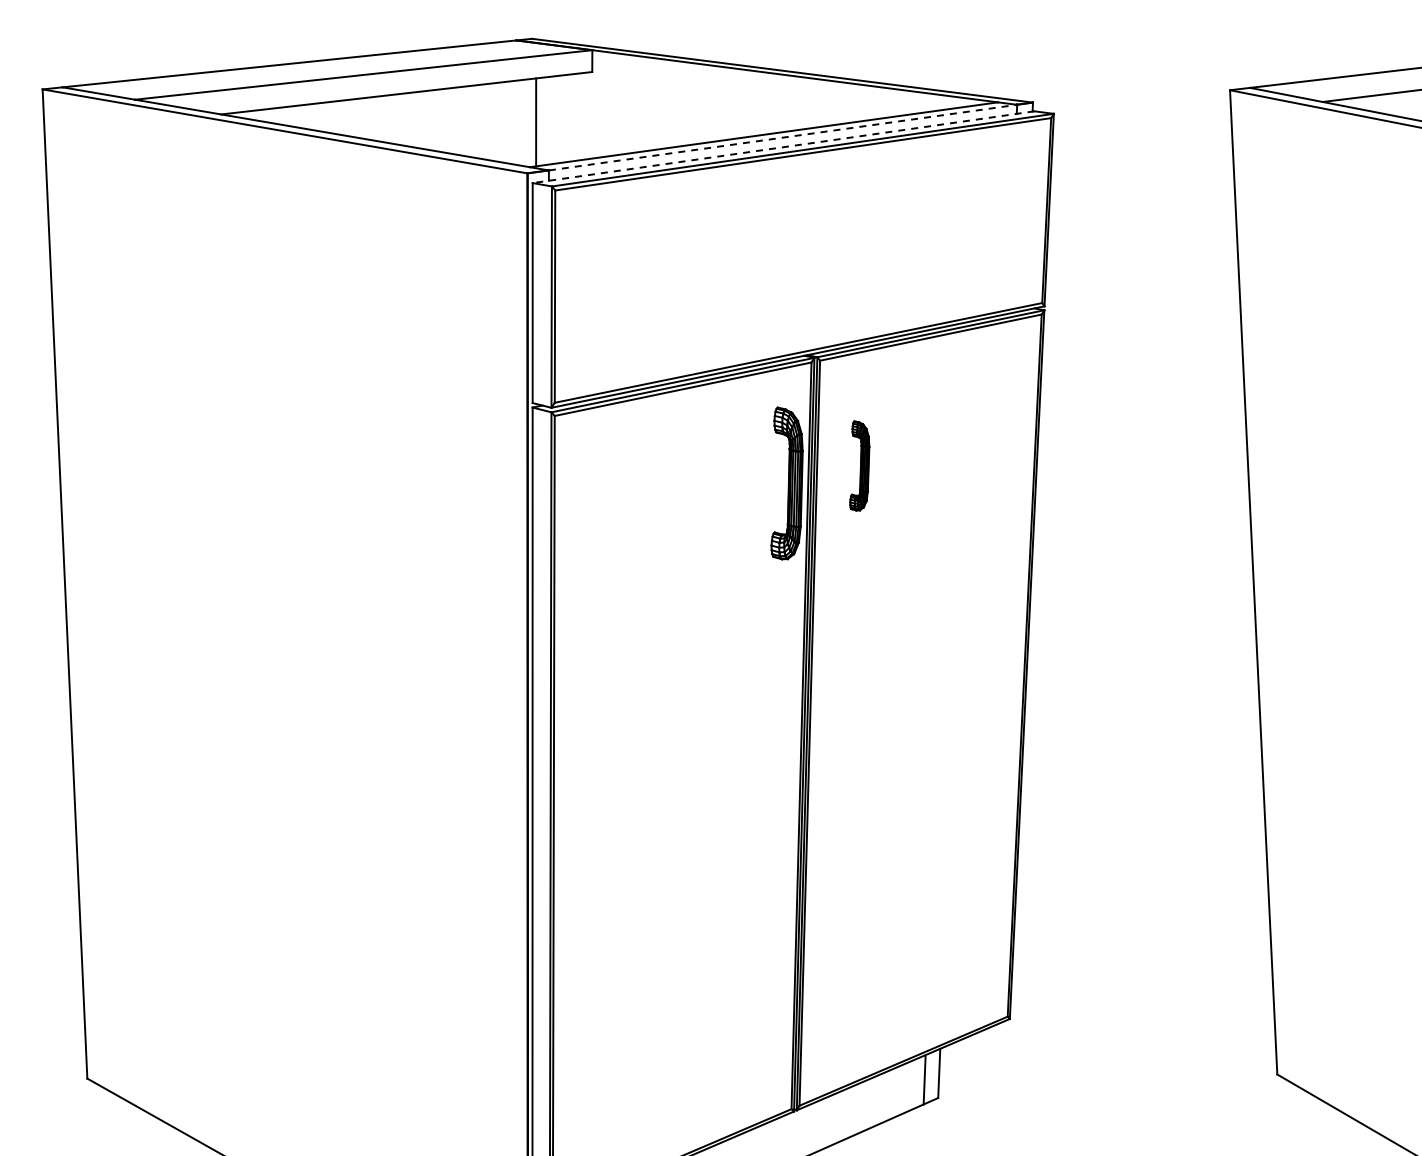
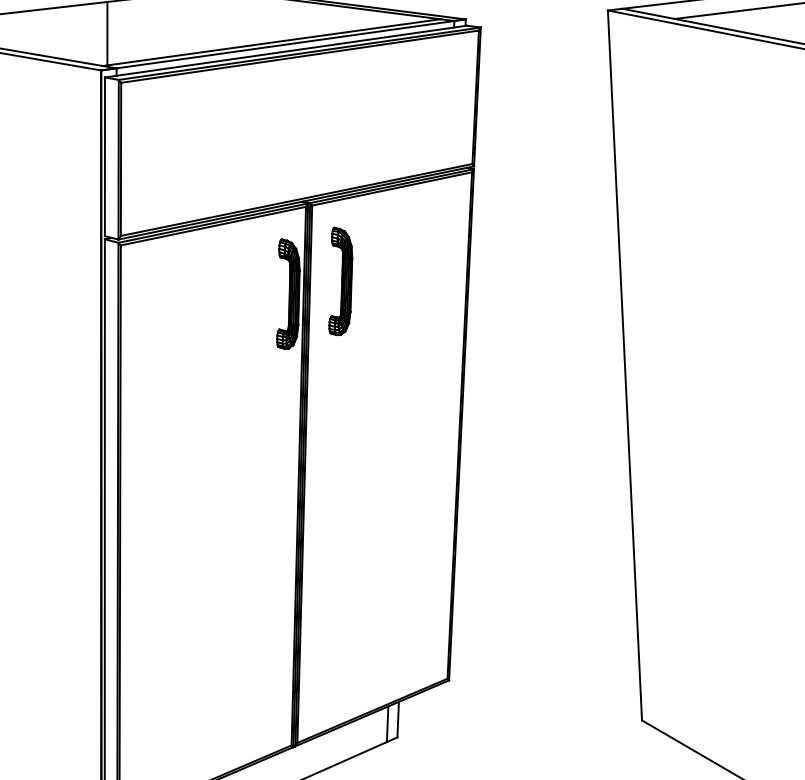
line: (783, 137) -> (285, 44), dashed -> solid
line: (783, 147) -> (285, 51), dashed -> solid
part: (859, 465) -> (340, 281), size x1.67

